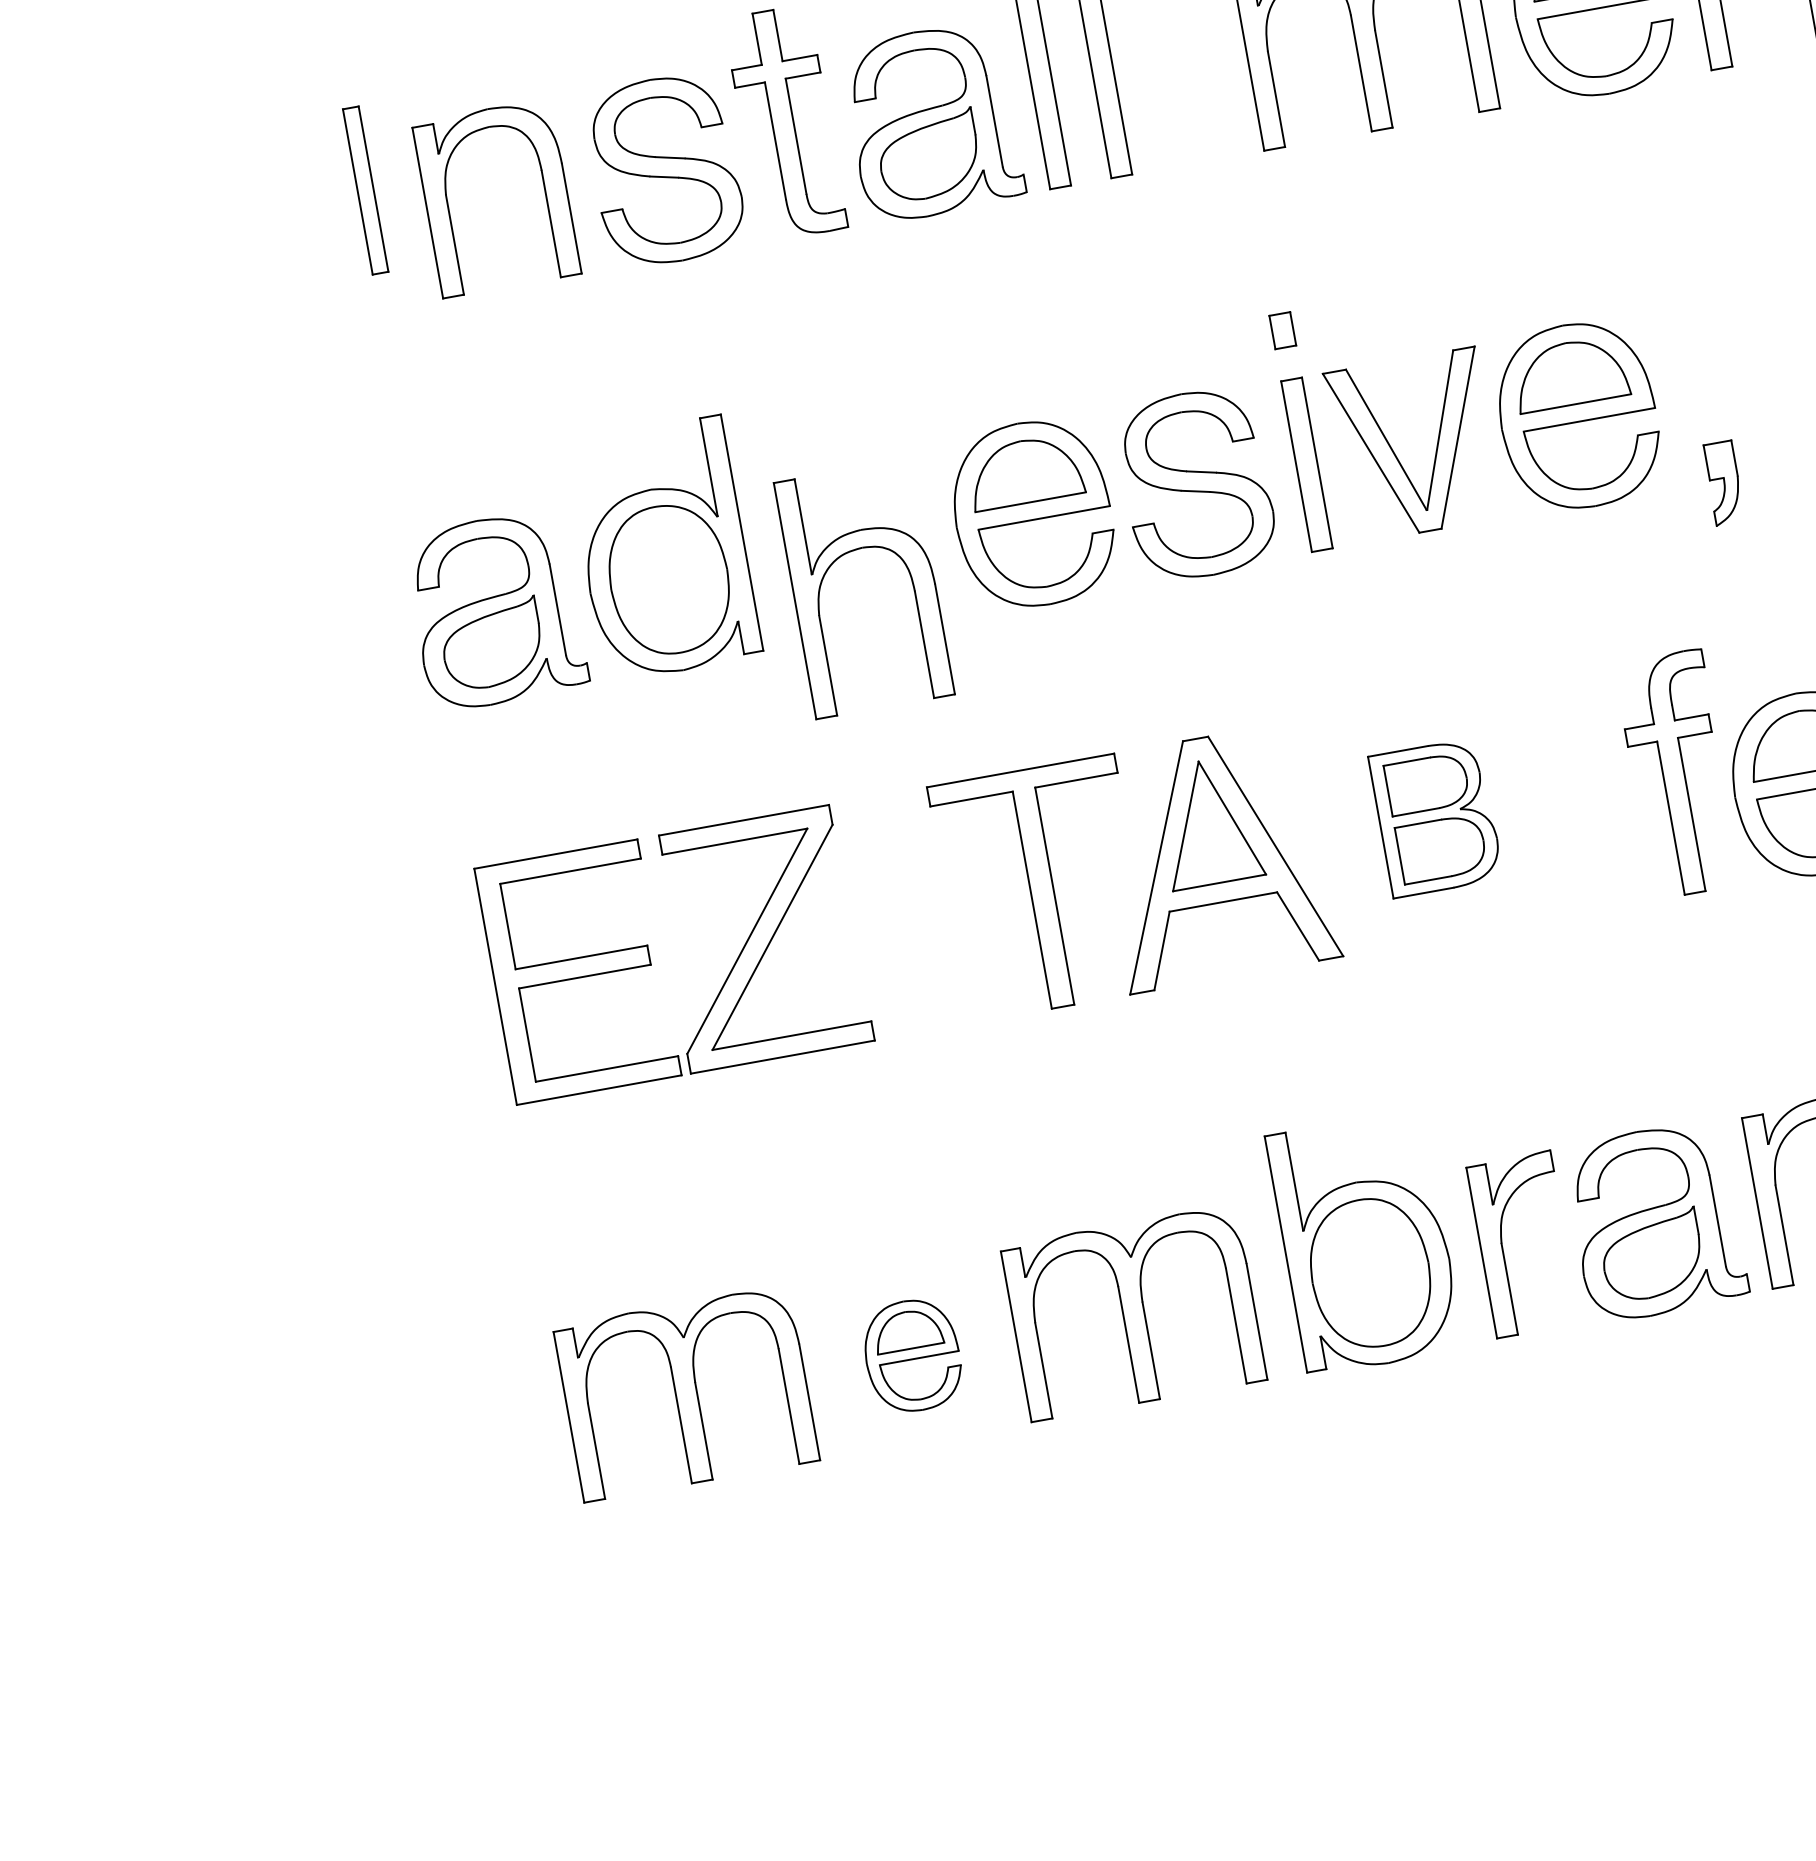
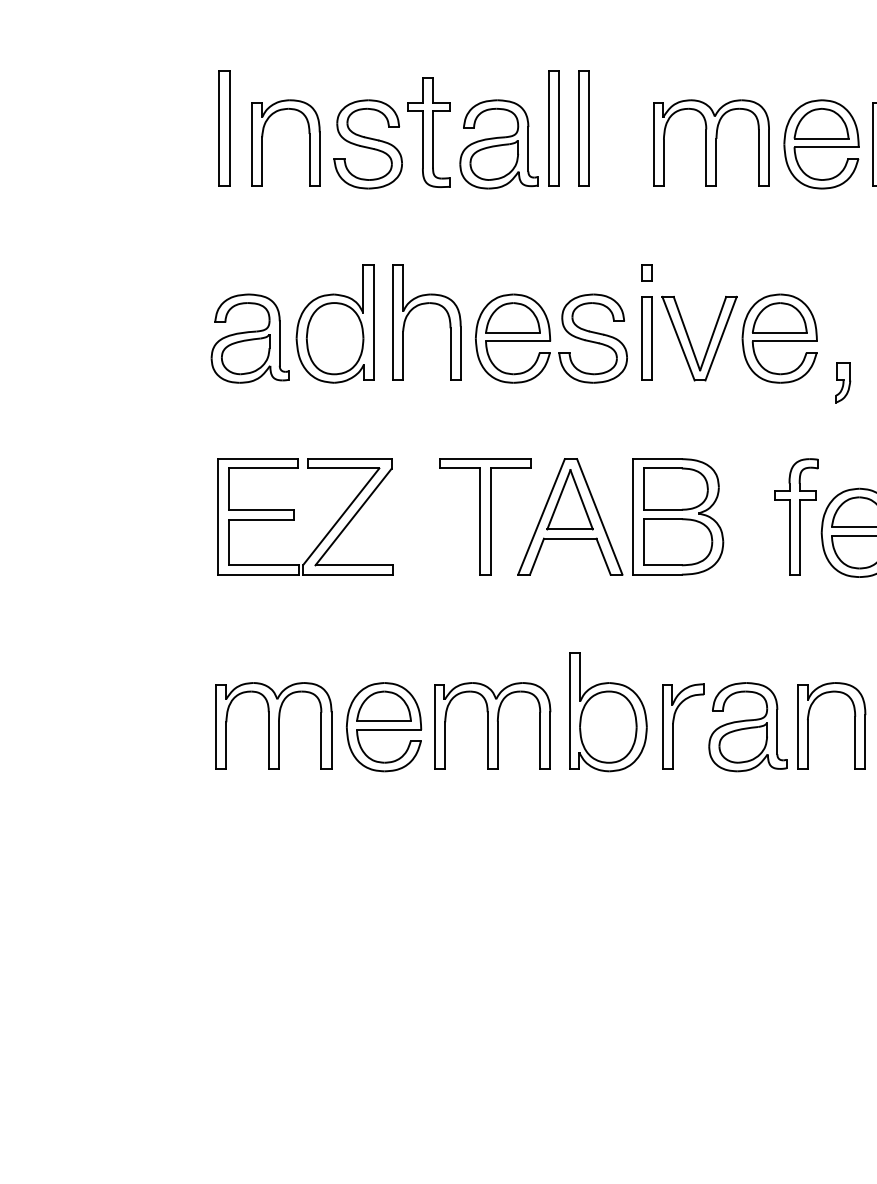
part: (365, 190) -> (224, 128), size x1.43
part: (847, 555) -> (421, 305), moved
part: (1436, 816) -> (678, 516), size x1.67
part: (913, 1356) -> (384, 727), size x1.67

